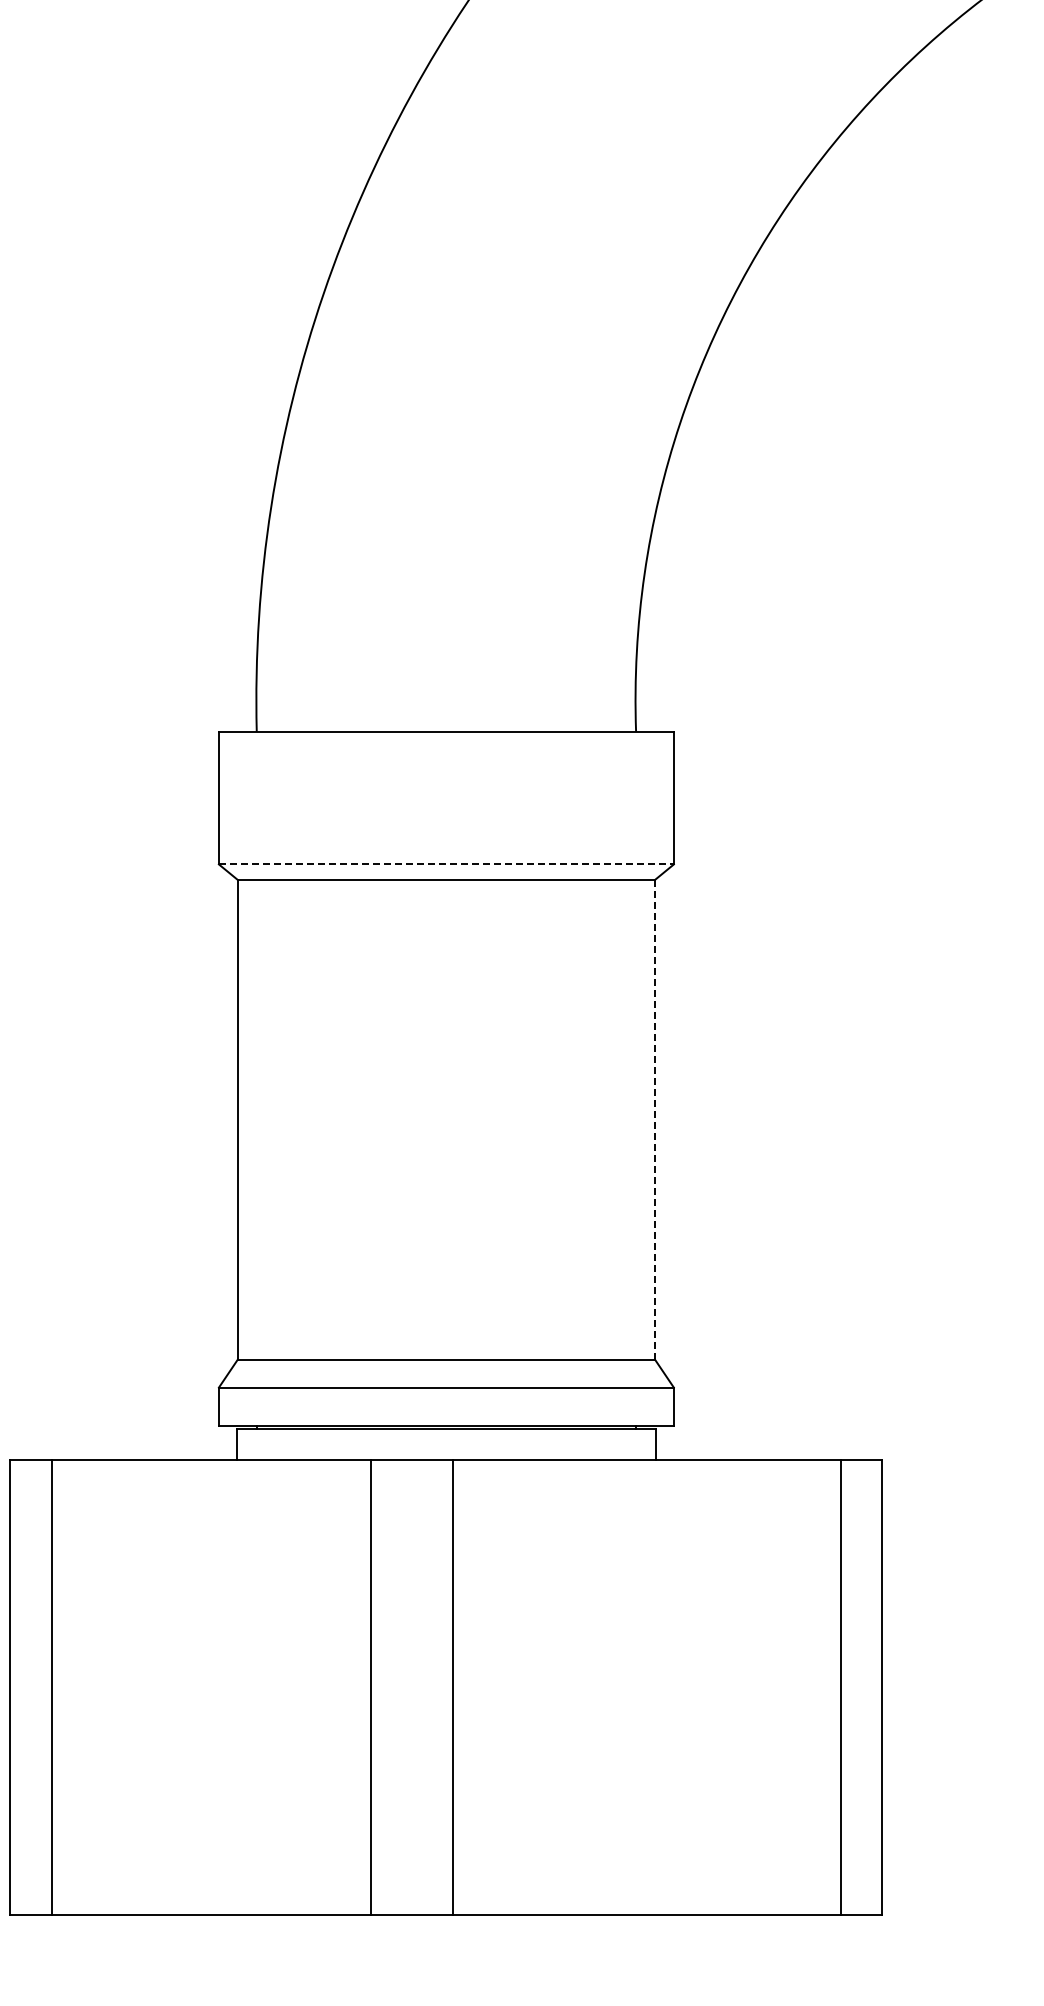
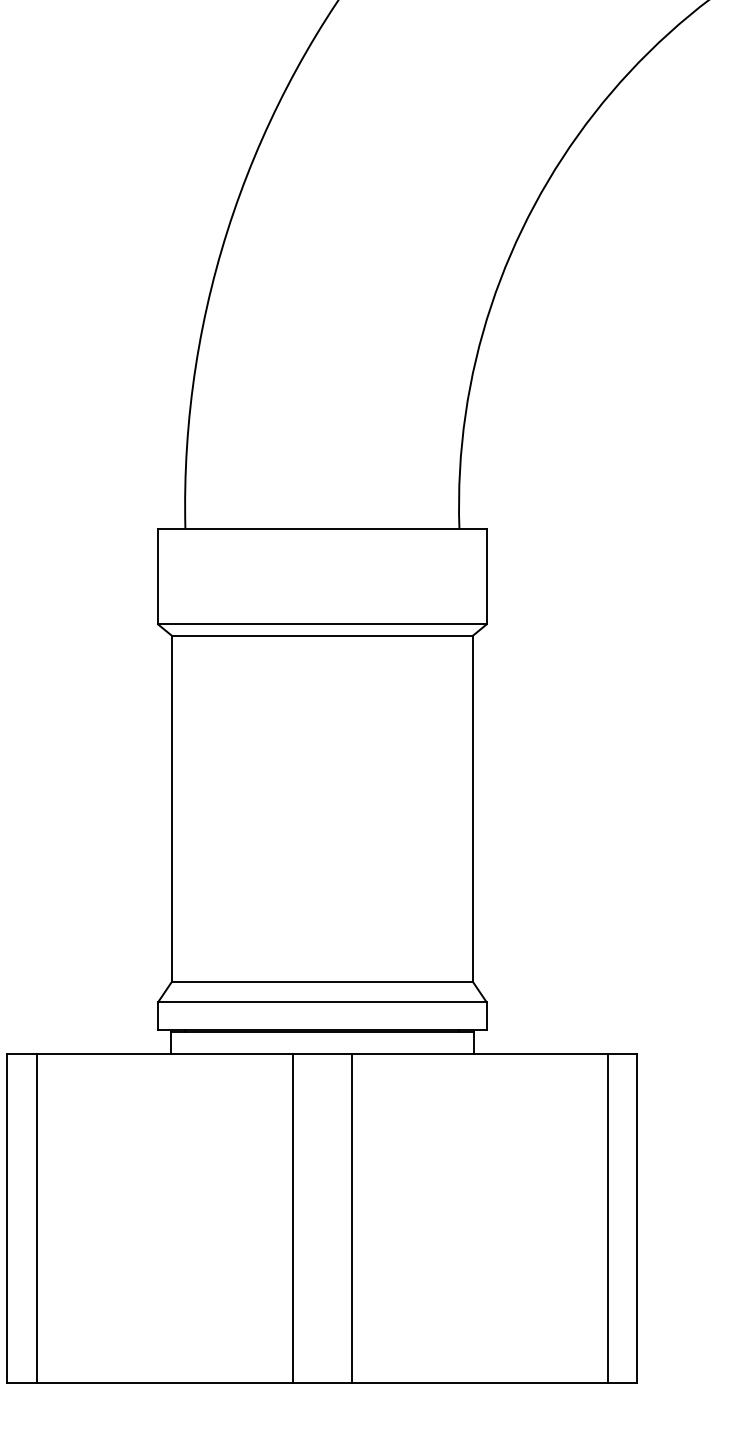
line: (446, 864) -> (322, 624), dashed -> solid
line: (654, 1119) -> (472, 808), dashed -> solid
line: (371, 1686) -> (292, 1218), moved
line: (452, 1686) -> (352, 1218), moved

